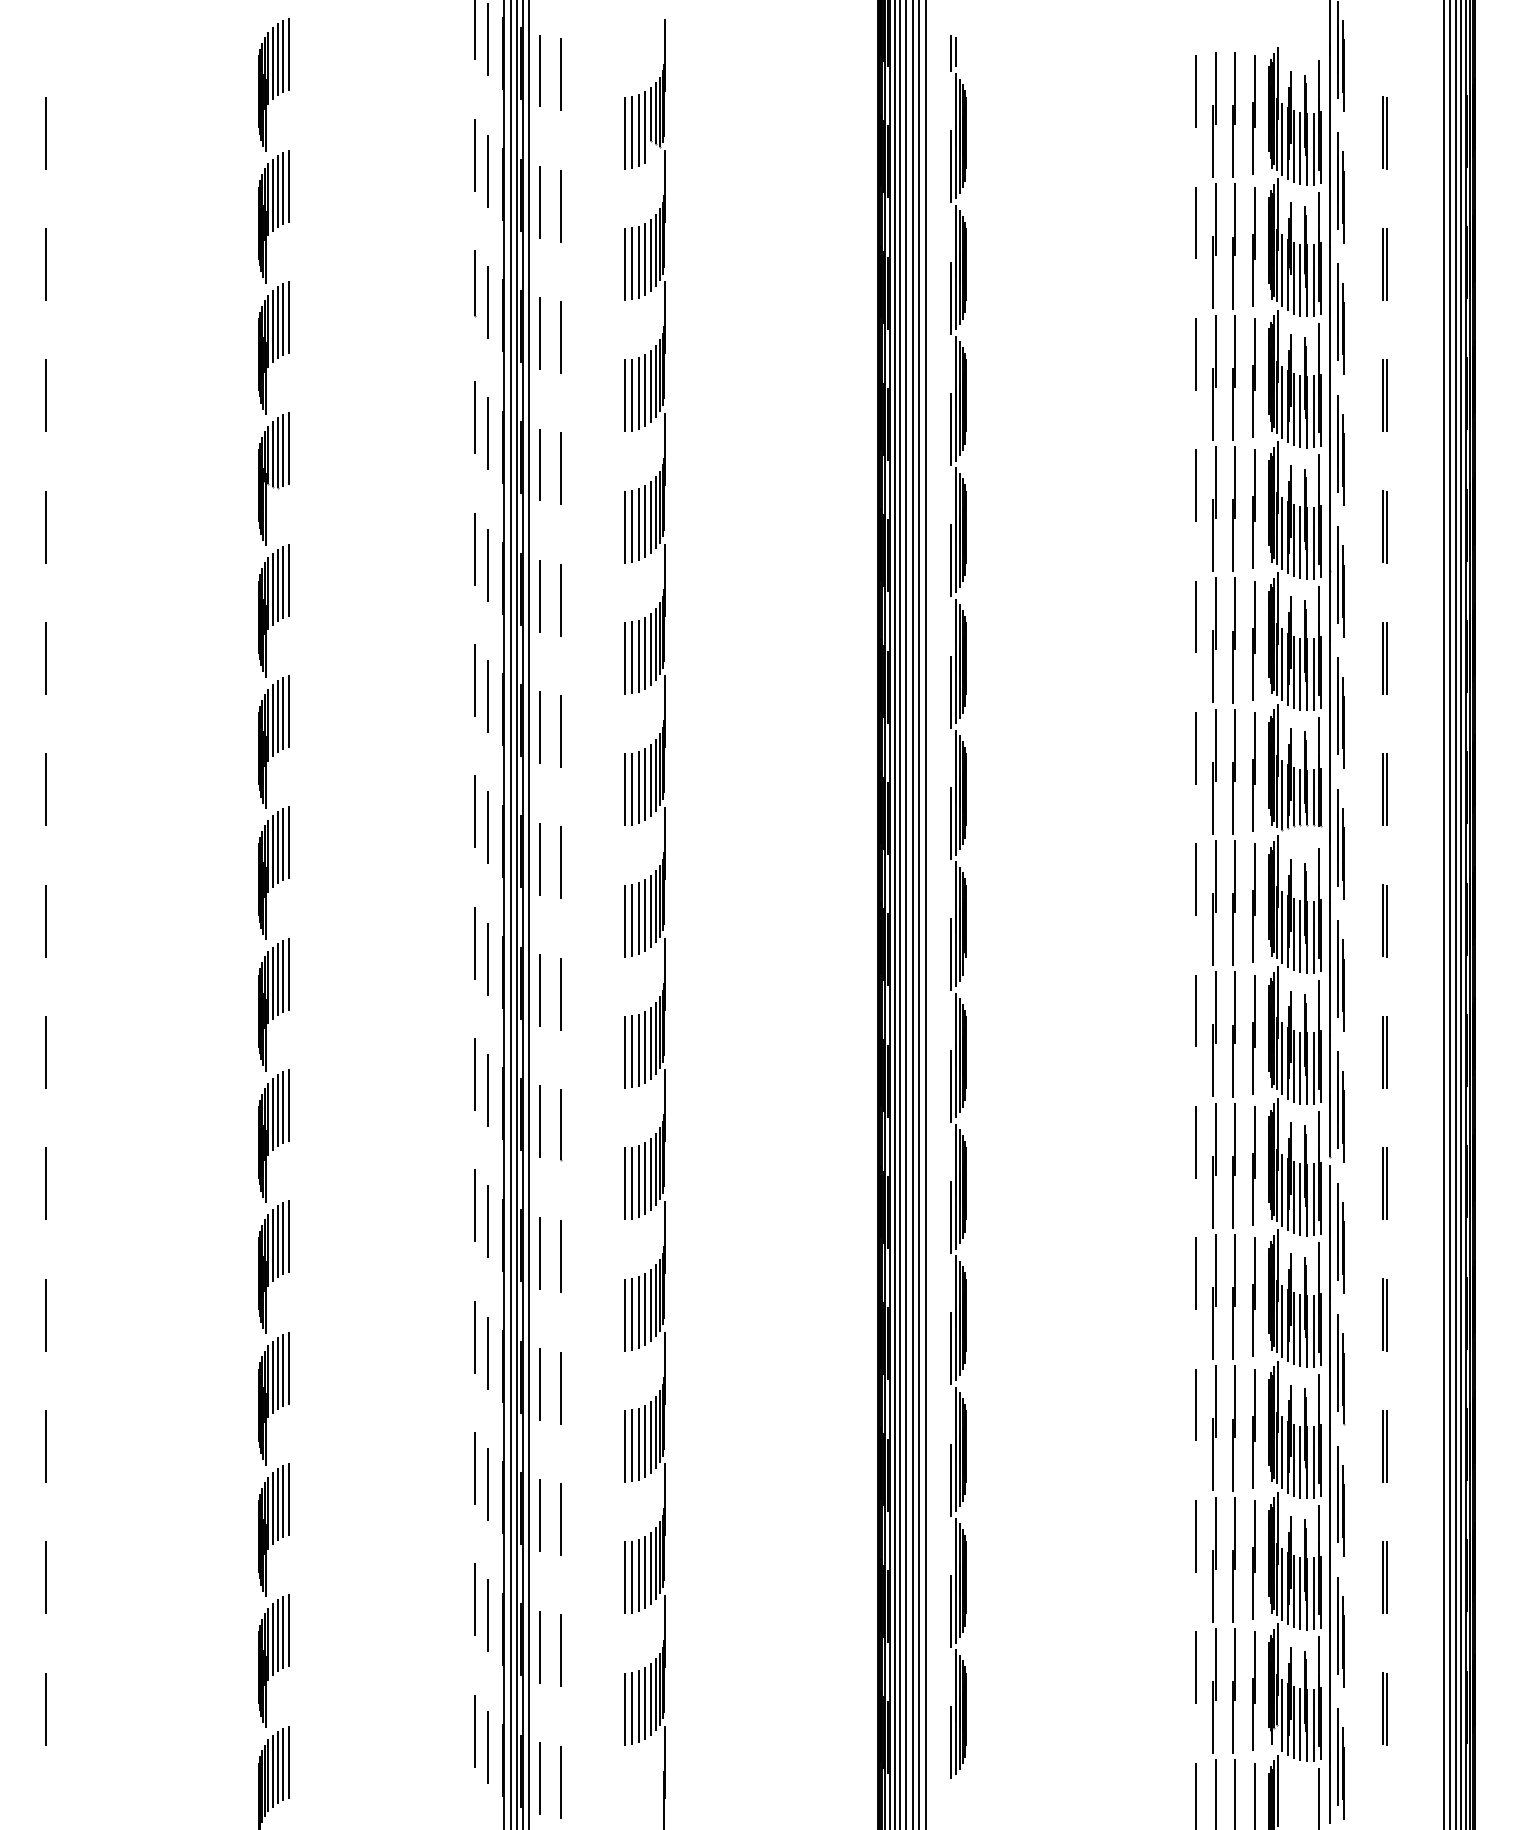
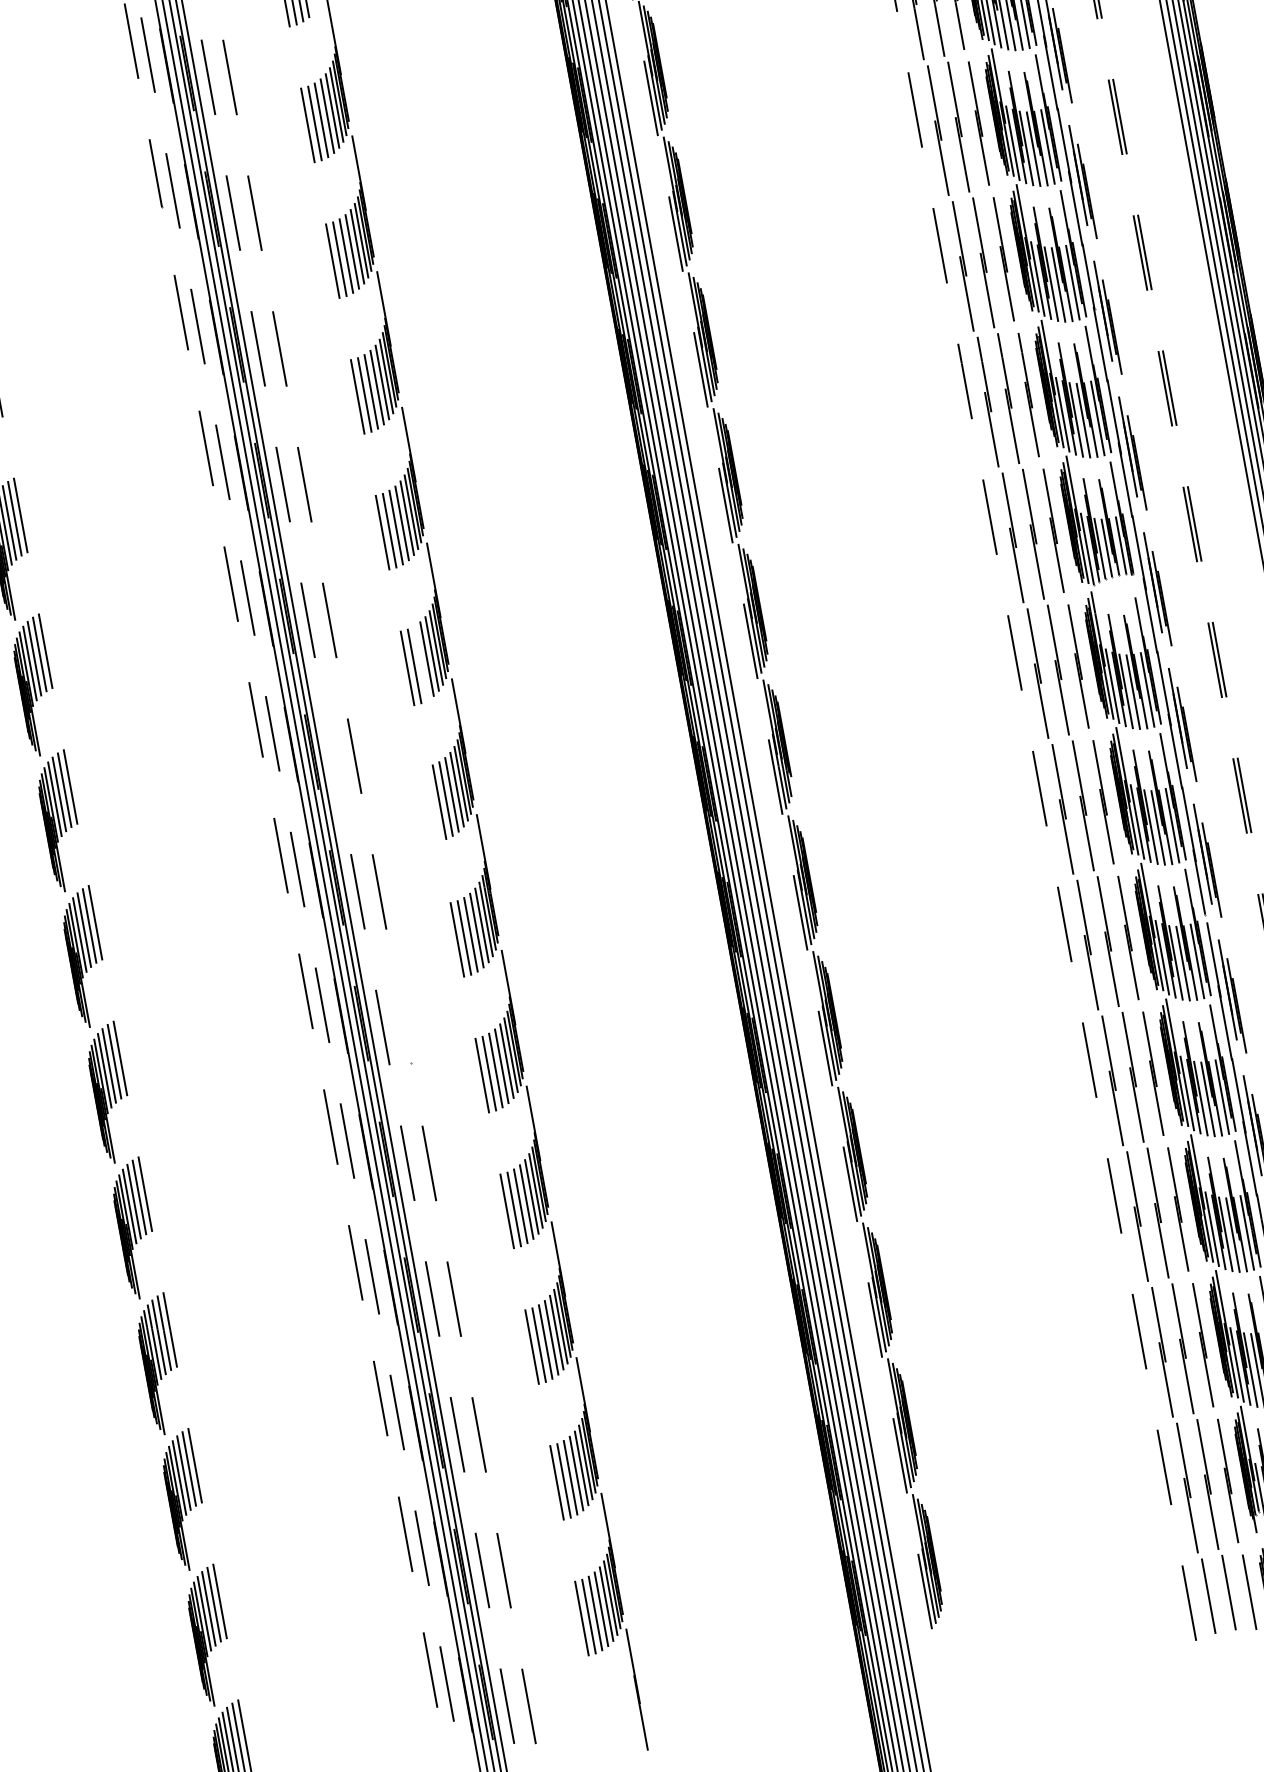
line: (638, 786) -> (420, 662), removed
line: (540, 858) -> (332, 755), removed
line: (625, 920) -> (432, 803), removed
line: (560, 1124) -> (404, 1026), removed

